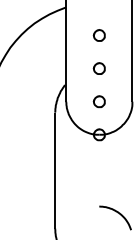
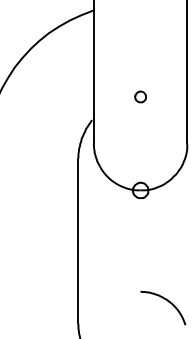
part: (99, 35) -> (140, 49), removed
part: (99, 68) -> (140, 96), size x0.7
part: (99, 101) -> (140, 143), removed

